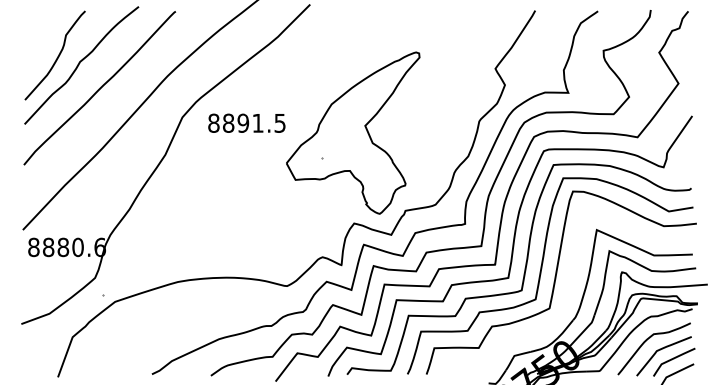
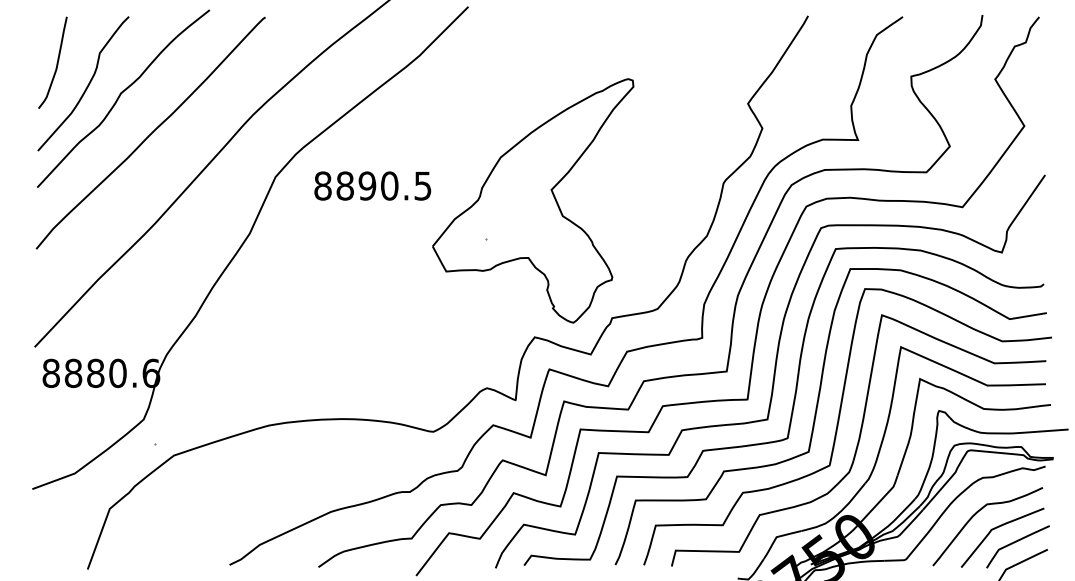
curve: (36, 43) -> (55, 65), added
text: (257, 122) -> (388, 184), 8891.5 -> 8890.5
curve: (568, 291) -> (858, 439), added

